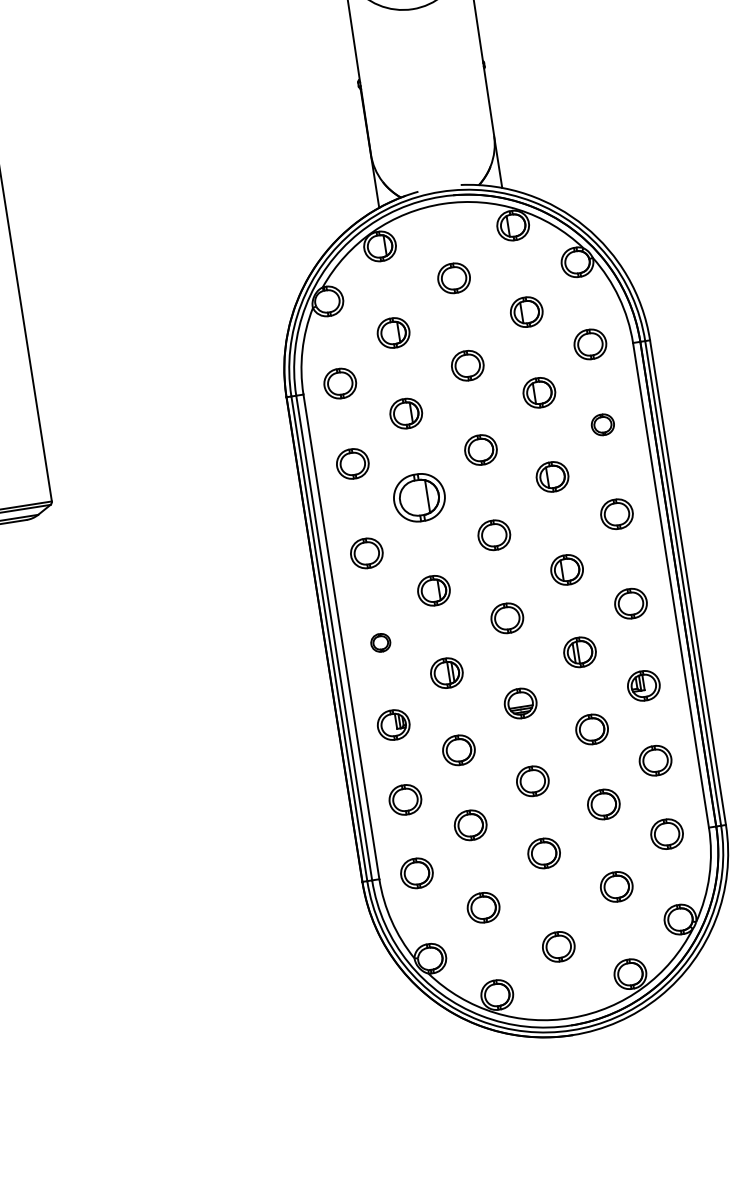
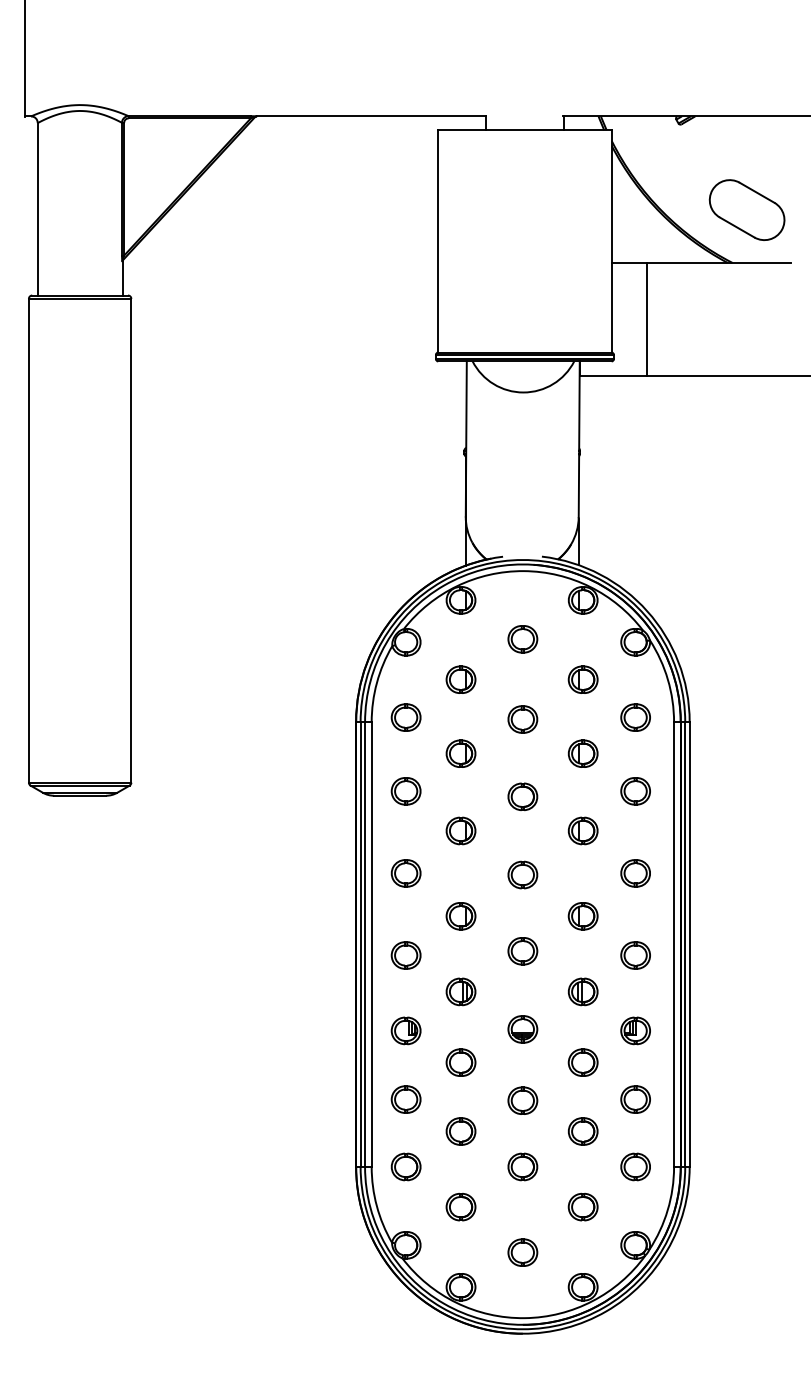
part: (602, 424) -> (635, 791), size x1.43
part: (418, 497) -> (460, 830), size x0.62
part: (380, 642) -> (405, 955), size x1.67

